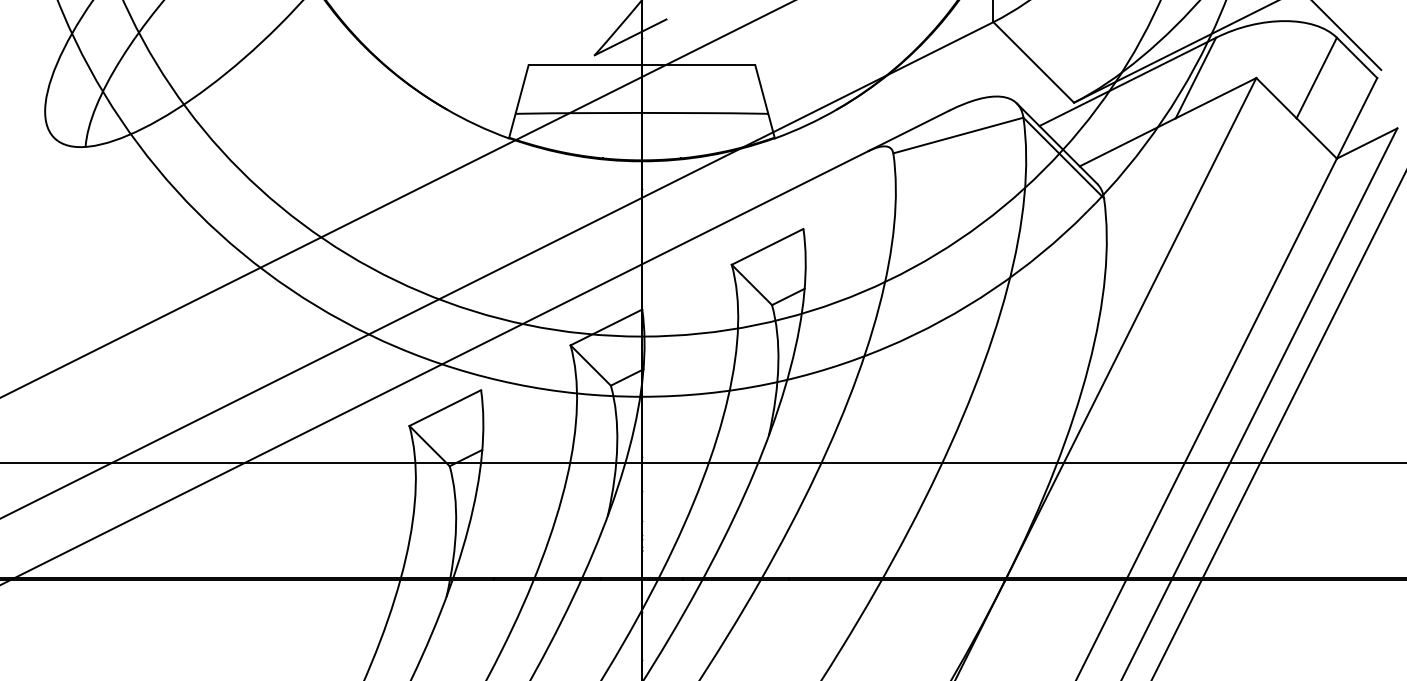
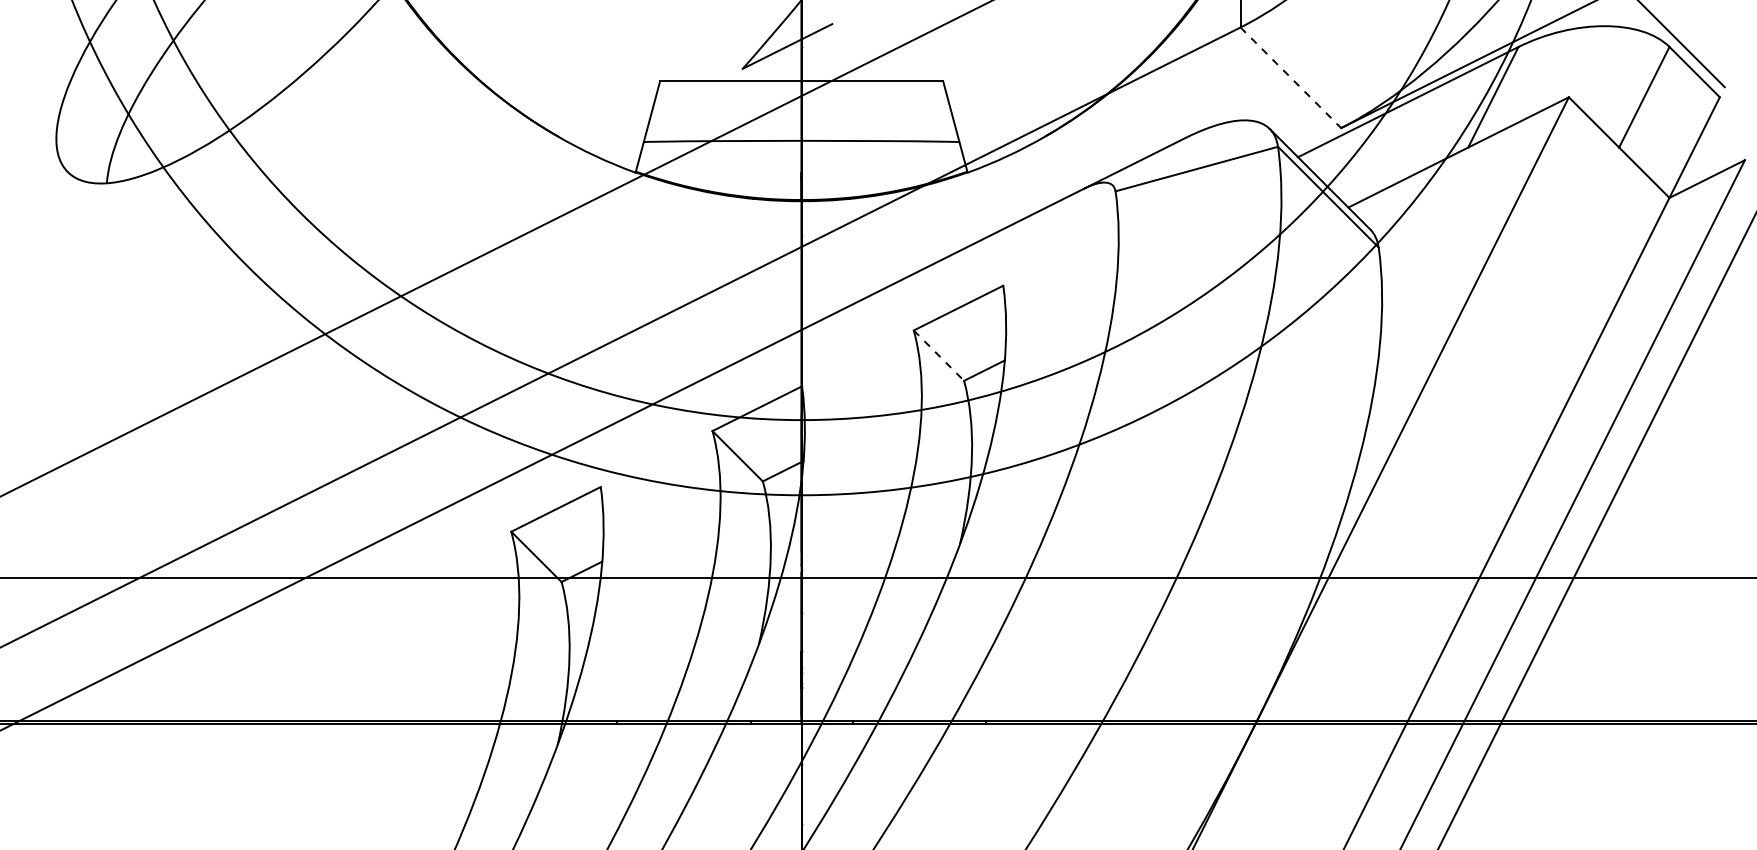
line: (1034, 63) -> (1291, 78), solid -> dashed
line: (751, 284) -> (938, 355), solid -> dashed

